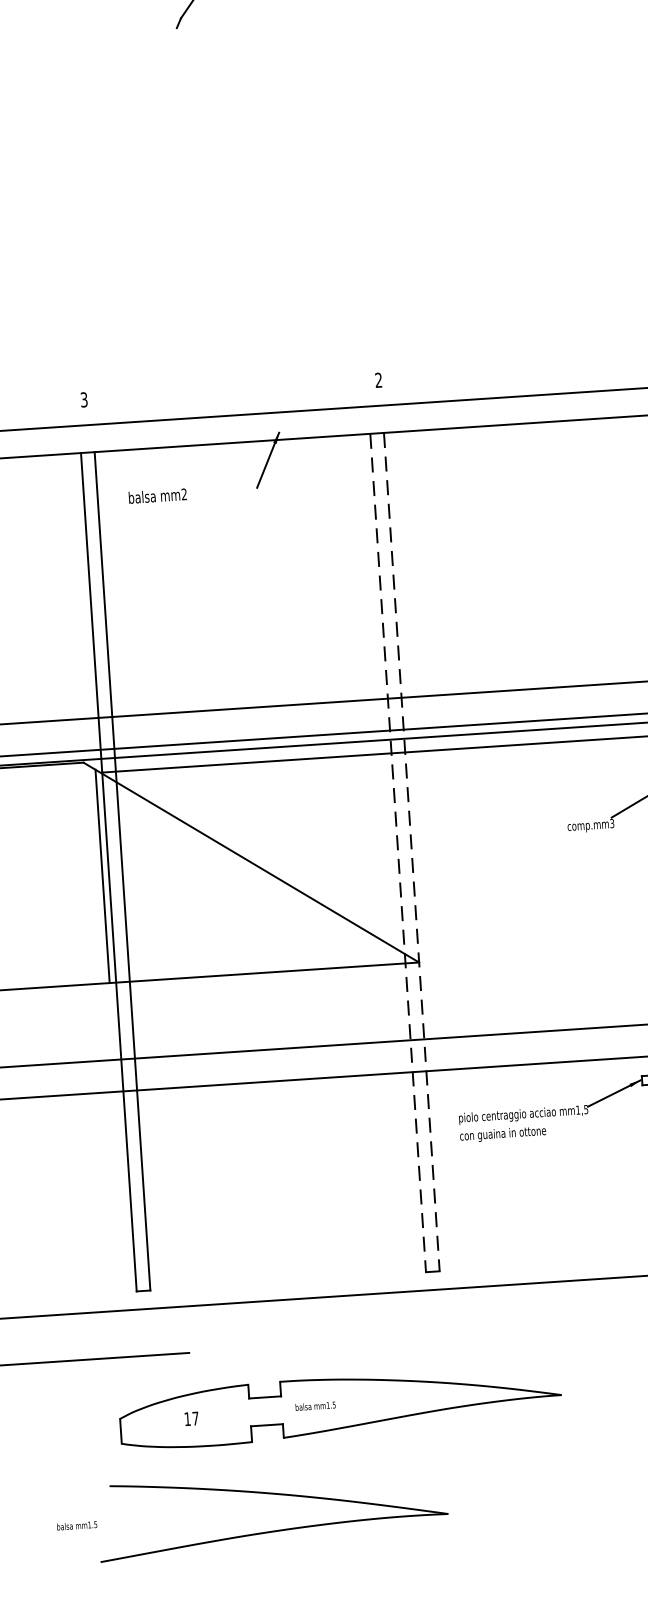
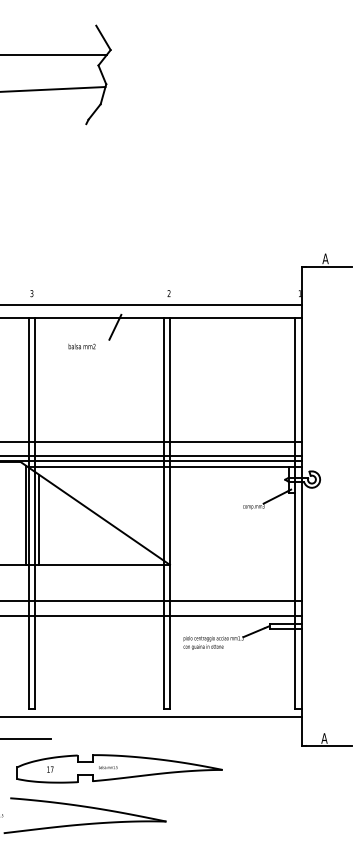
text: (156, 496) -> (81, 346), moved
line: (410, 852) -> (169, 513), dashed -> solid
line: (397, 853) -> (163, 513), dashed -> solid
line: (130, 883) -> (38, 519), added

